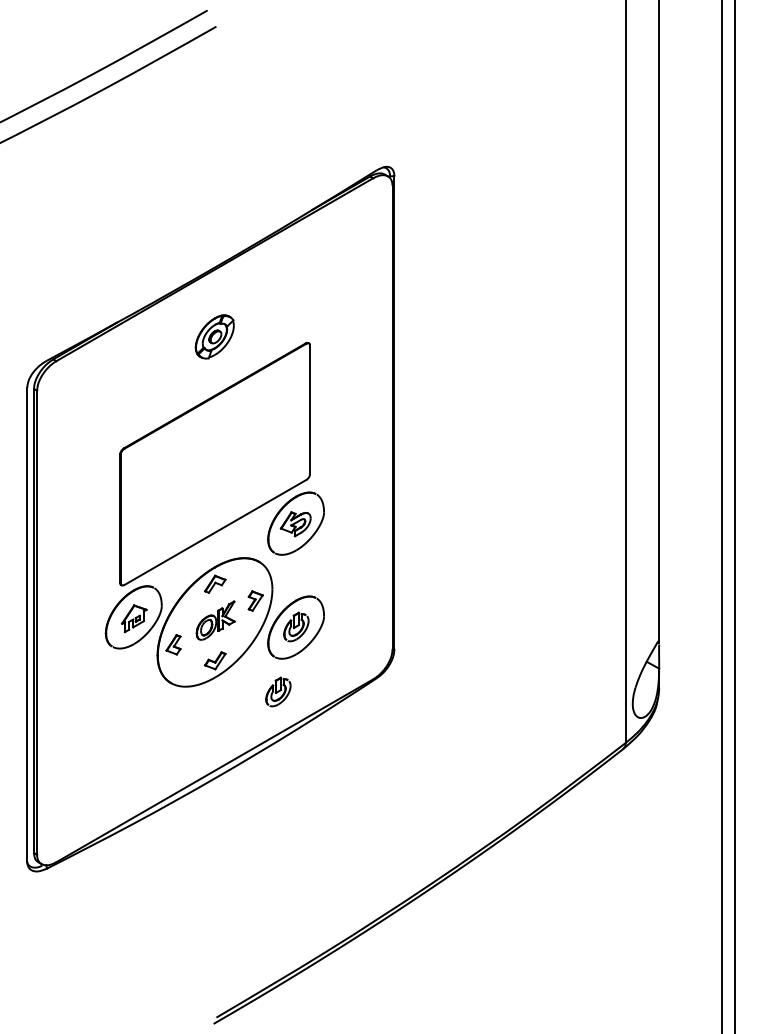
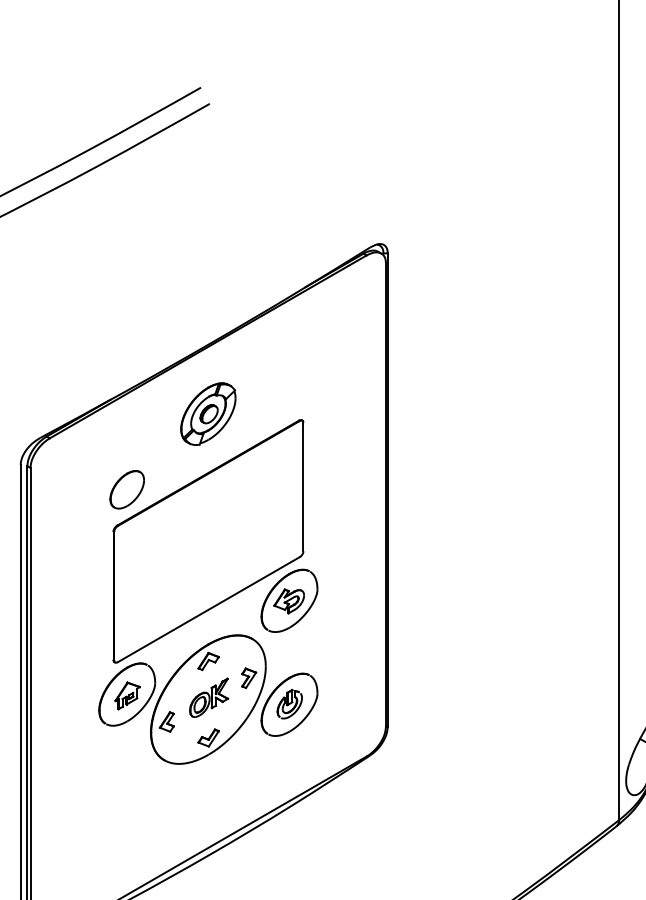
part: (214, 336) -> (207, 413), size x1.43
part: (133, 412) -> (126, 489), added
part: (278, 691) -> (271, 768), removed

